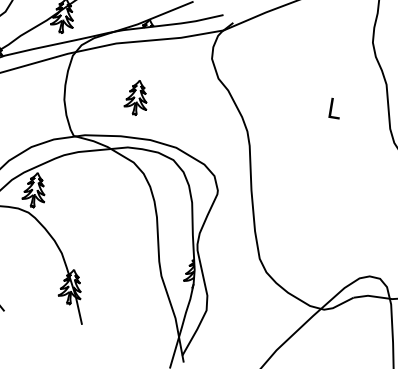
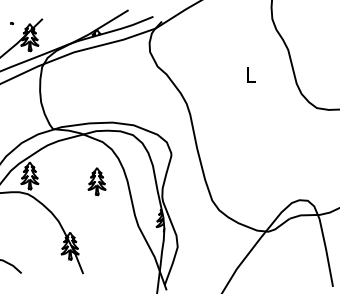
part: (136, 97) -> (96, 181), moved

